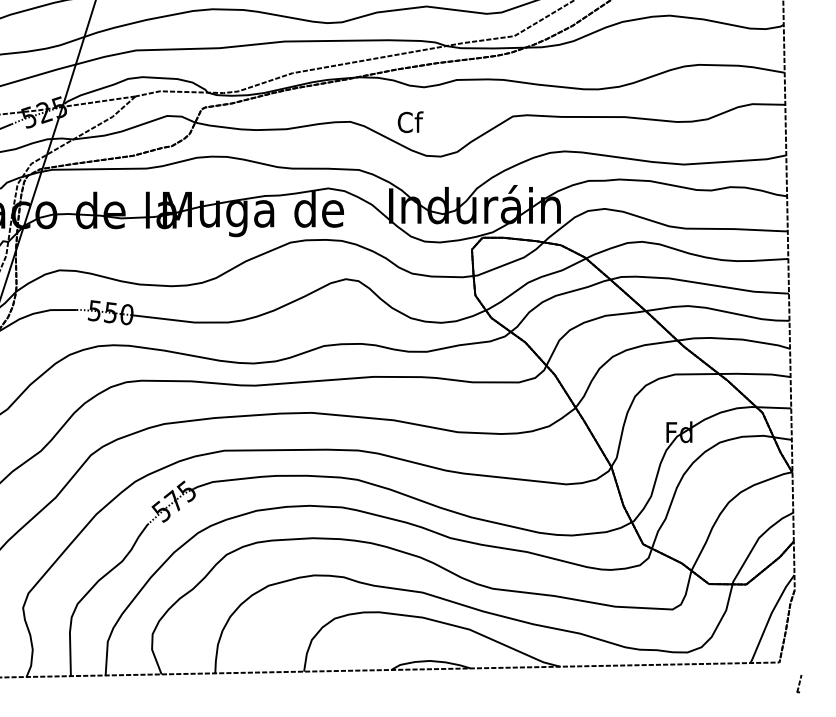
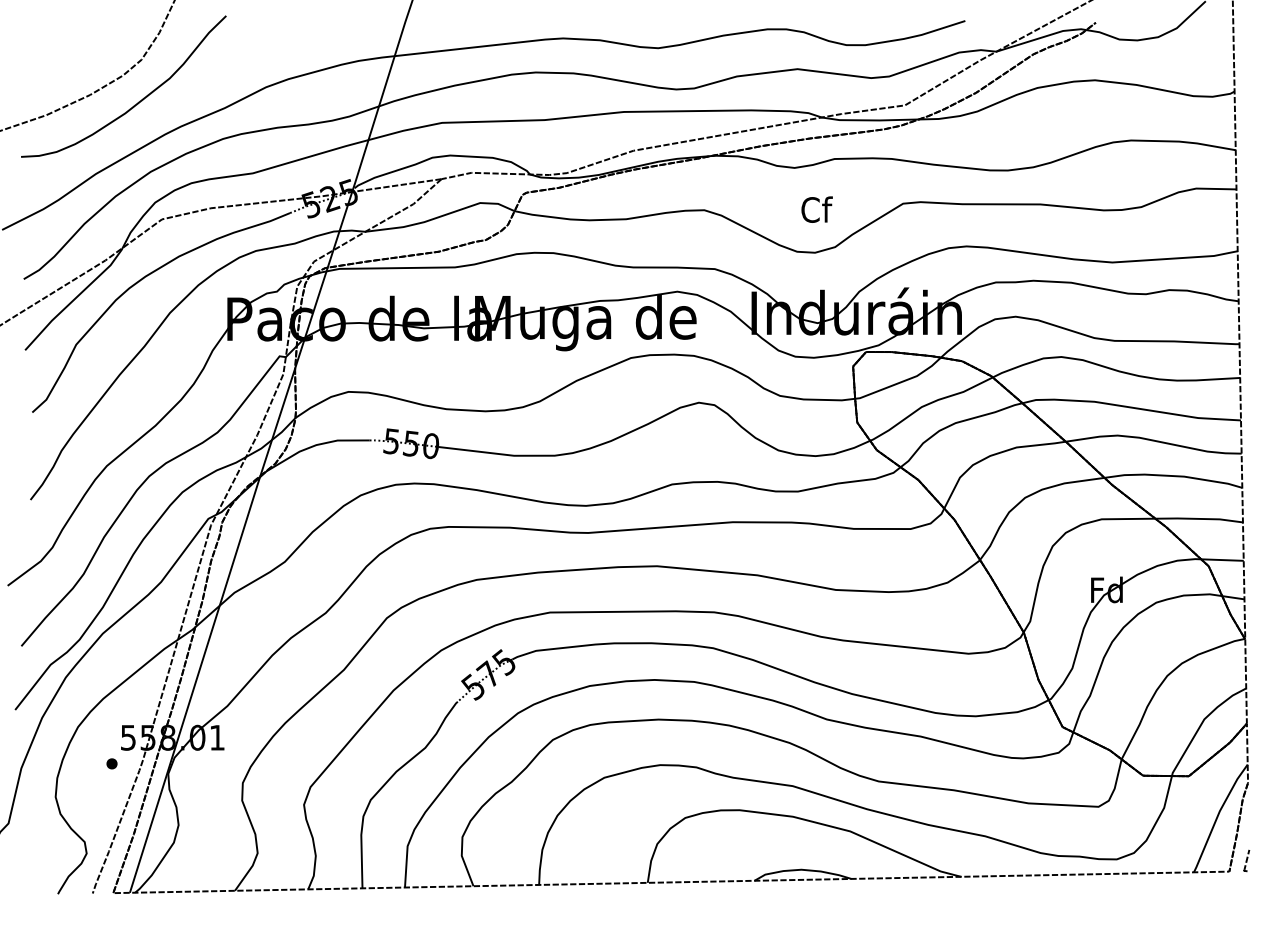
text: (410, 122) -> (816, 209), moved
part: (799, 683) -> (1246, 860), moved

